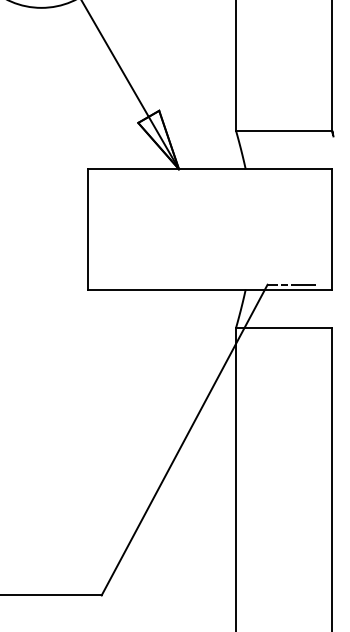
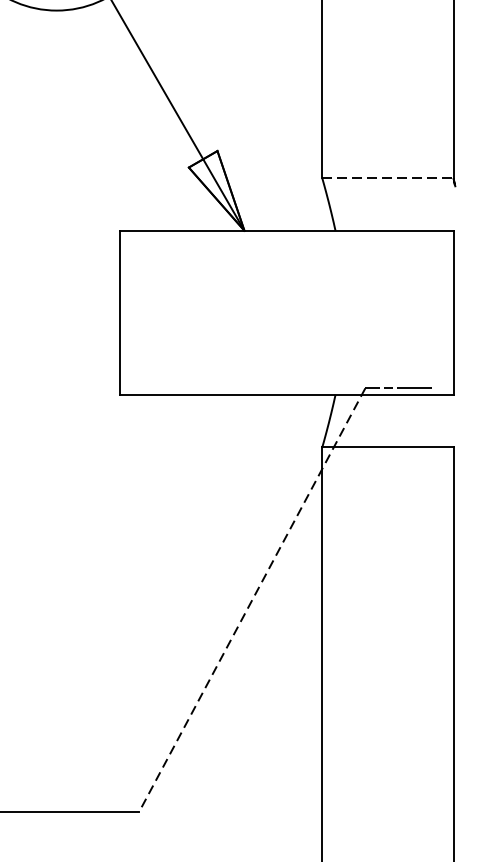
line: (284, 130) -> (388, 177), solid -> dashed
line: (184, 440) -> (251, 600), solid -> dashed

